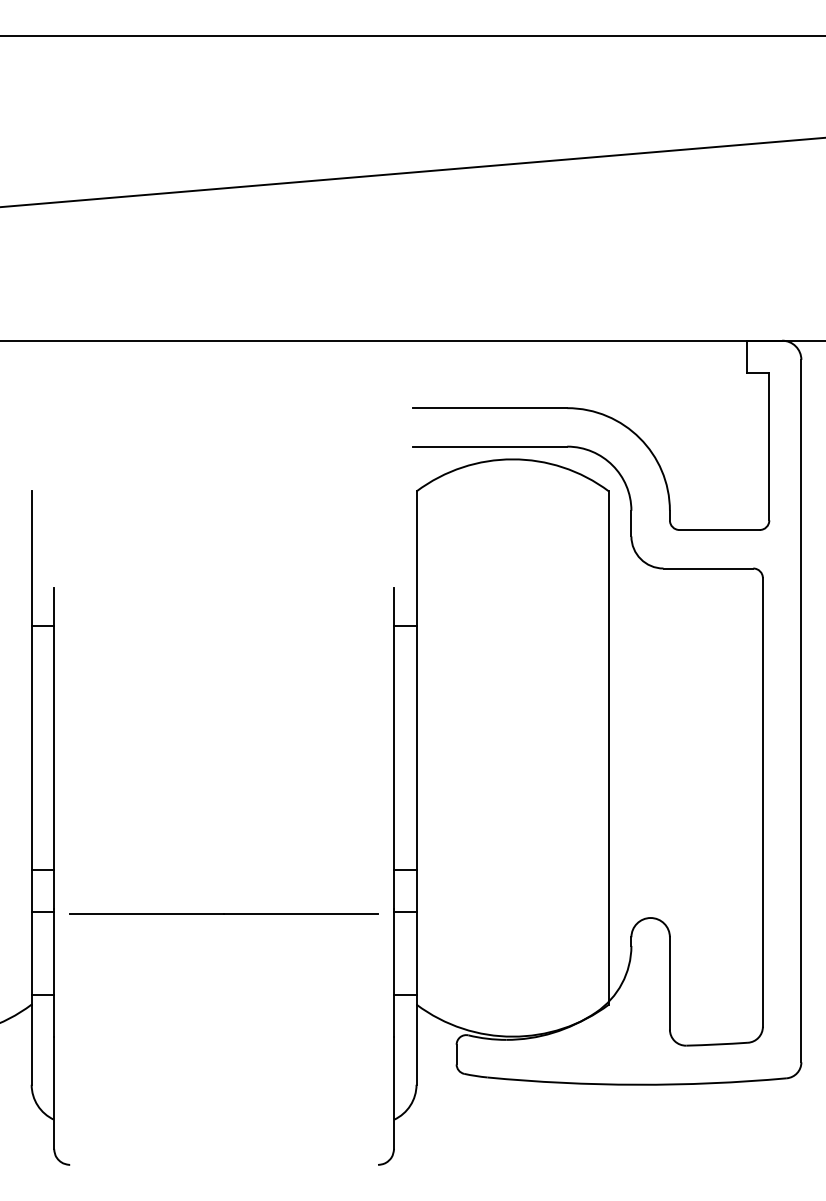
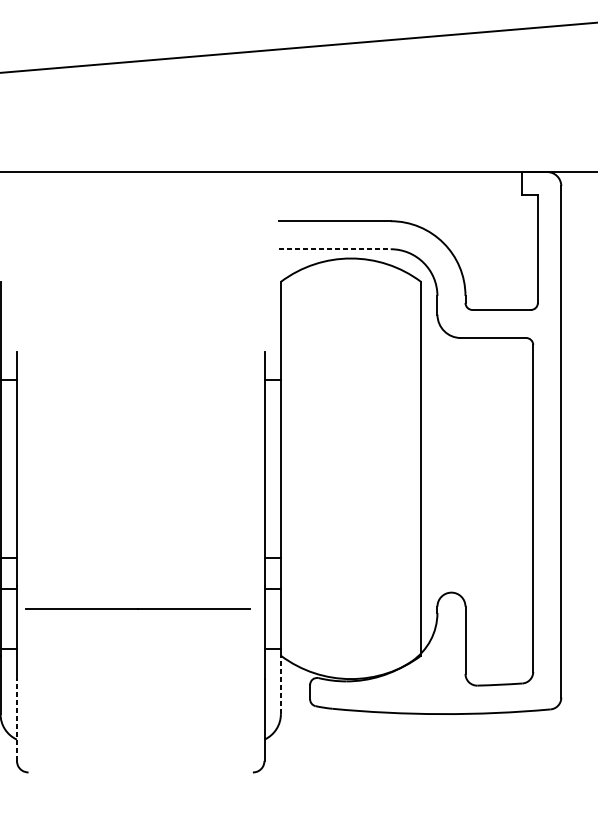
line: (490, 446) -> (334, 249), solid -> dashed
line: (223, 913) -> (137, 609), moved
line: (416, 1044) -> (280, 684), solid -> dashed
line: (54, 1092) -> (17, 719), solid -> dashed

